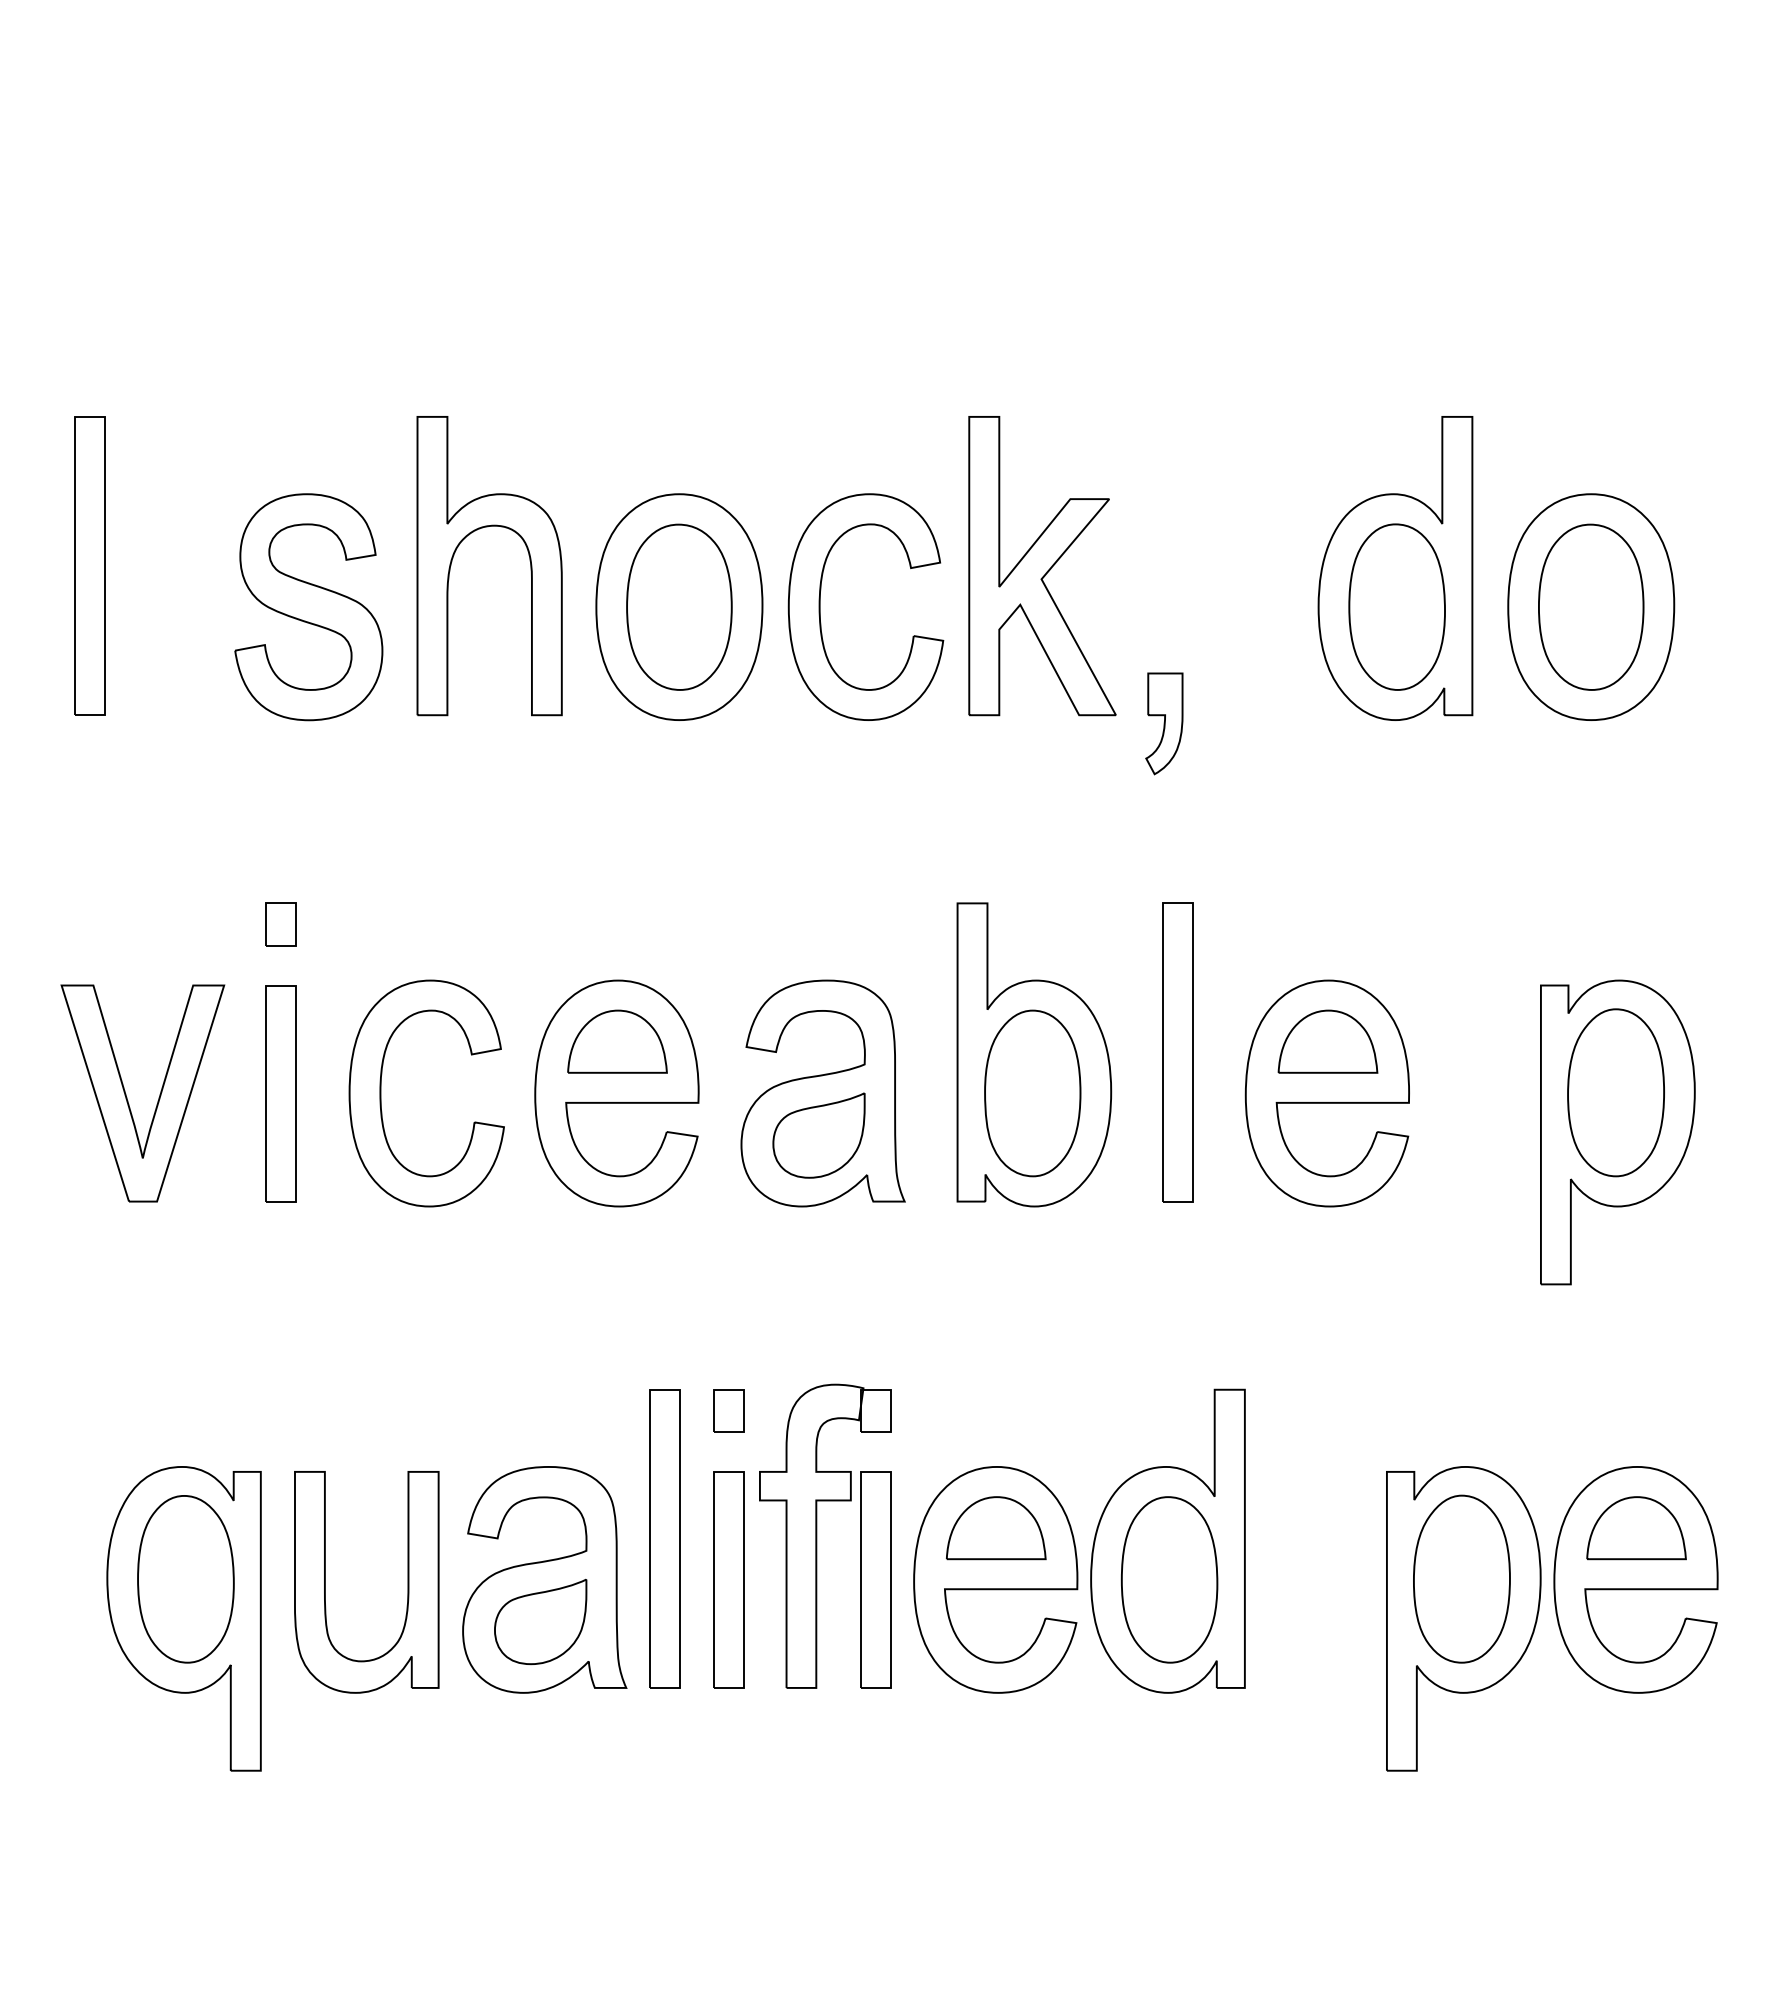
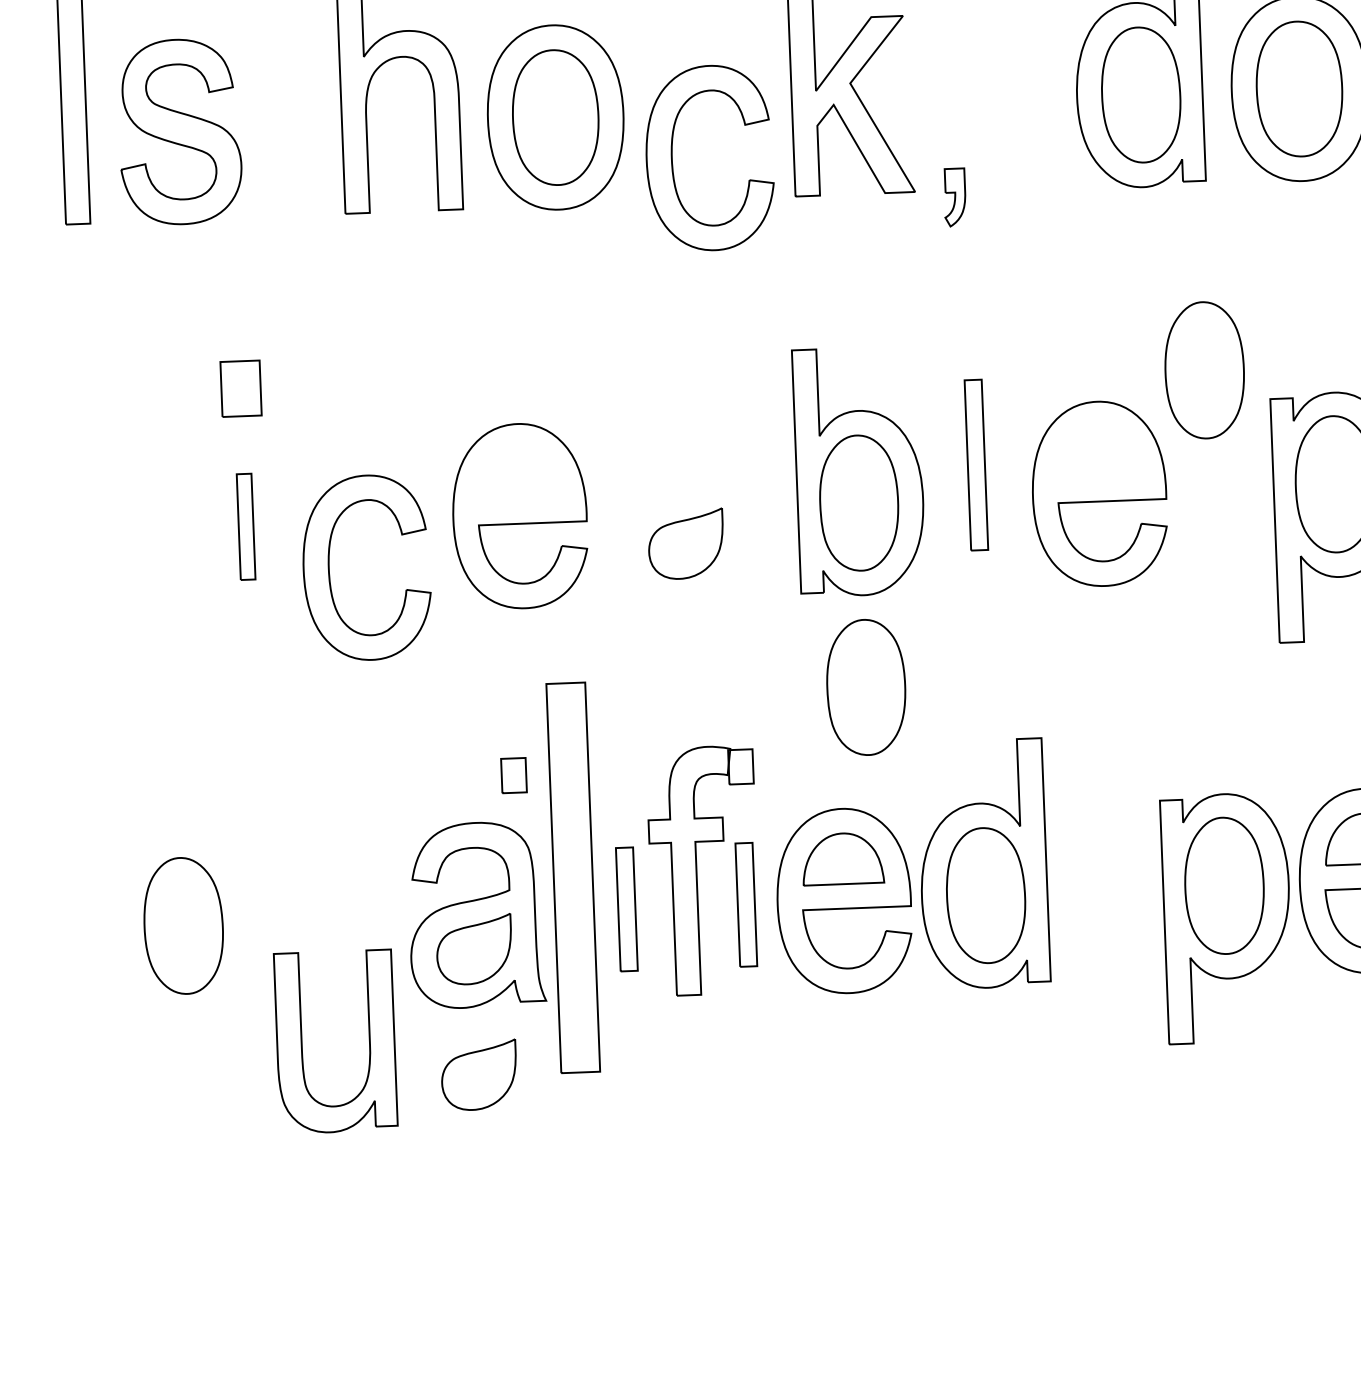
part: (820, 606) -> (672, 159), moved
part: (308, 607) -> (179, 132), moved
part: (1164, 723) -> (955, 197), size x0.7
part: (280, 924) -> (240, 388), size x1.6
part: (1461, 946) -> (1204, 369), added
part: (617, 1041) -> (518, 473), removed
part: (1327, 1041) -> (1097, 451), removed
part: (1177, 1052) -> (975, 465), size x0.7
part: (280, 1093) -> (245, 526), size x0.6
part: (381, 1093) -> (329, 569), moved
part: (822, 1093) -> (687, 509), removed
part: (127, 1097) -> (120, 534), removed
part: (1032, 1319) -> (866, 687), added
part: (728, 1410) -> (513, 775), moved
part: (664, 1538) -> (572, 877), size x1.6
part: (728, 1579) -> (626, 909), size x0.7
part: (875, 1579) -> (746, 904), size x0.7
part: (325, 1582) -> (302, 1043), moved
part: (183, 1618) -> (182, 957), removed
part: (540, 1775) -> (479, 1074), added

